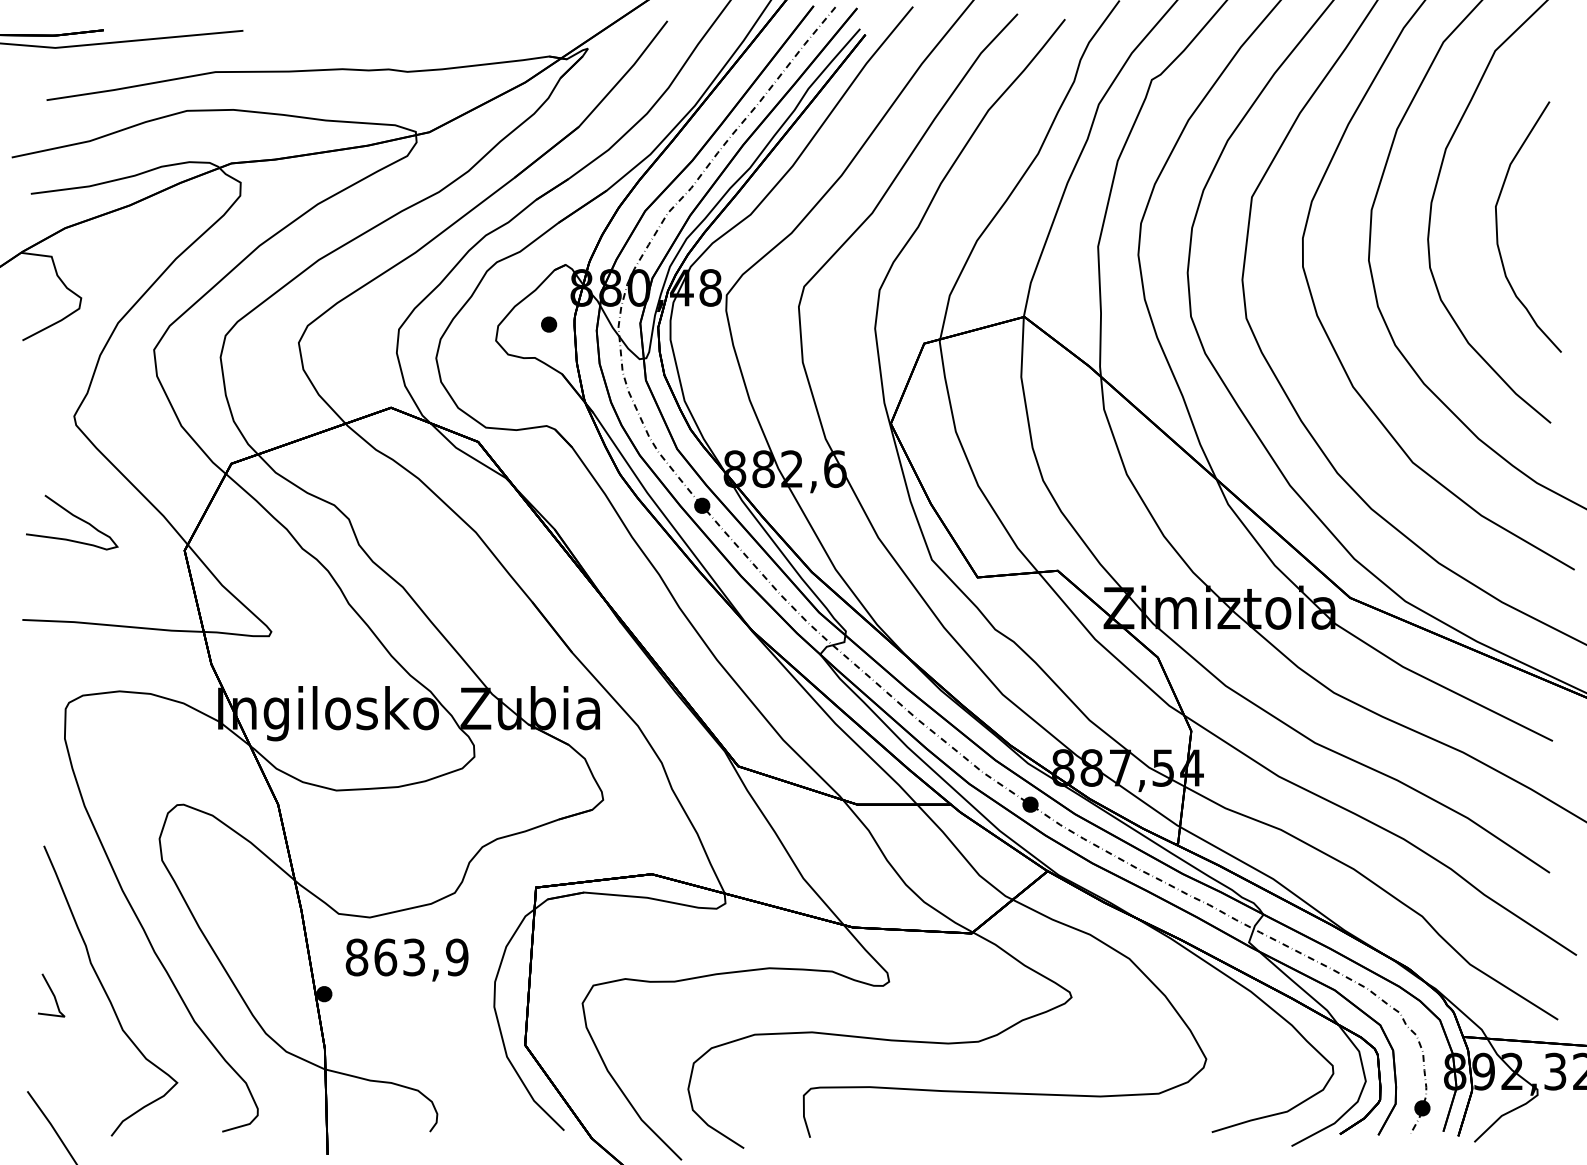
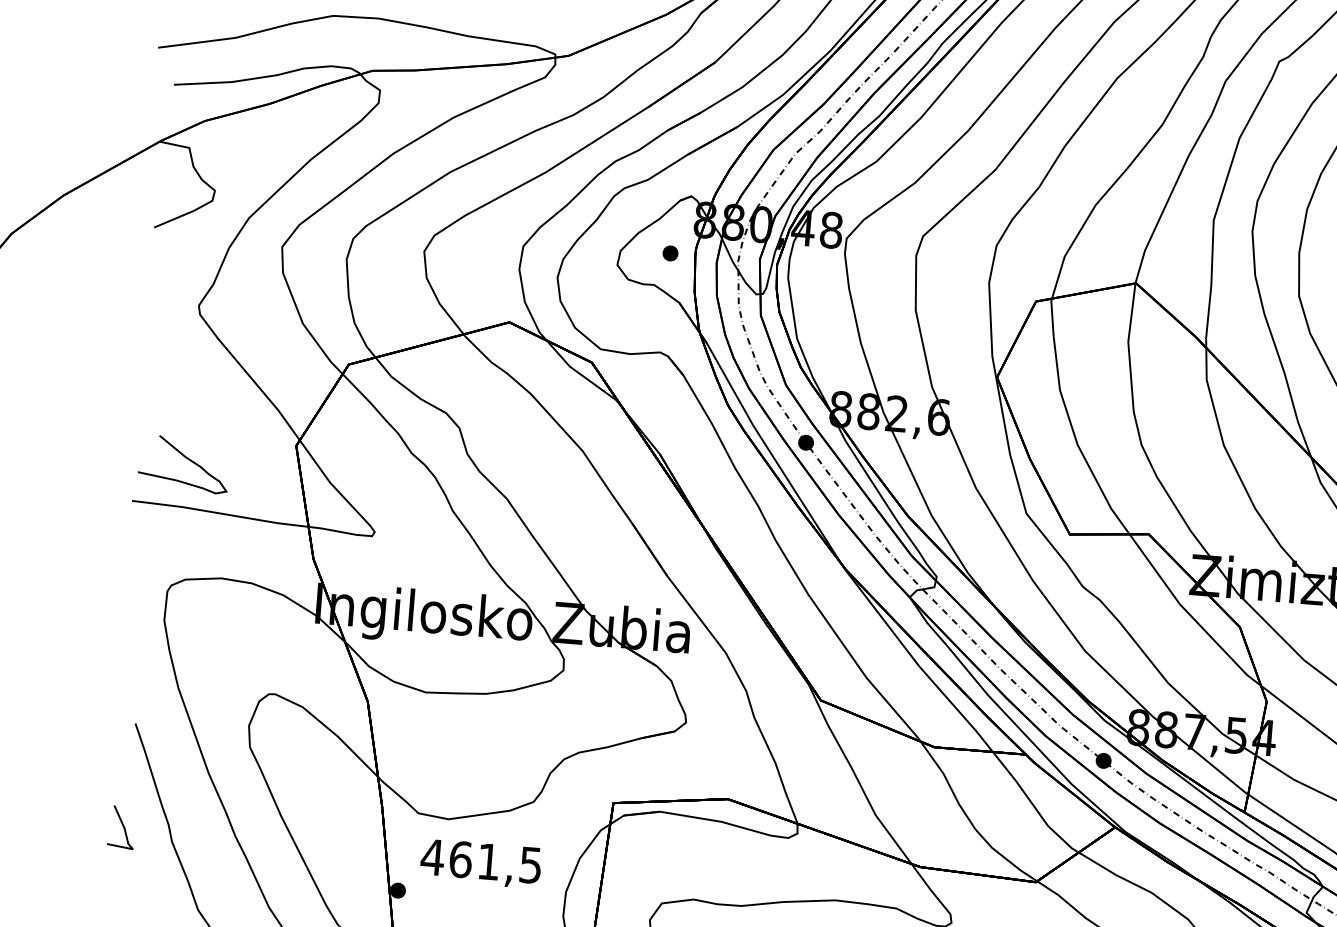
curve: (75, 517) -> (187, 459), moved
text: (406, 957) -> (481, 861), 863,9 -> 461,5
line: (52, 994) -> (122, 826), moved

